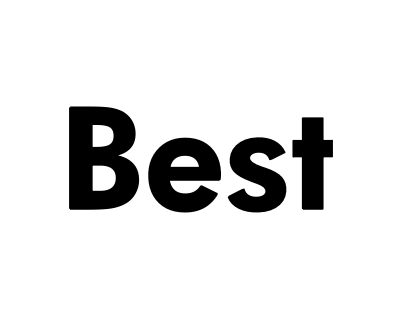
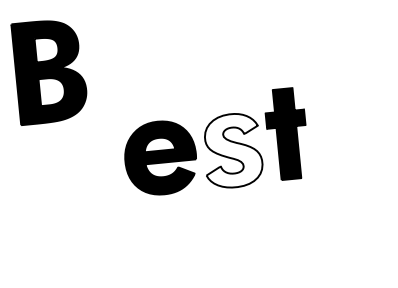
part: (103, 157) -> (49, 70), moved
fill: (256, 174) -> (232, 150), removed

